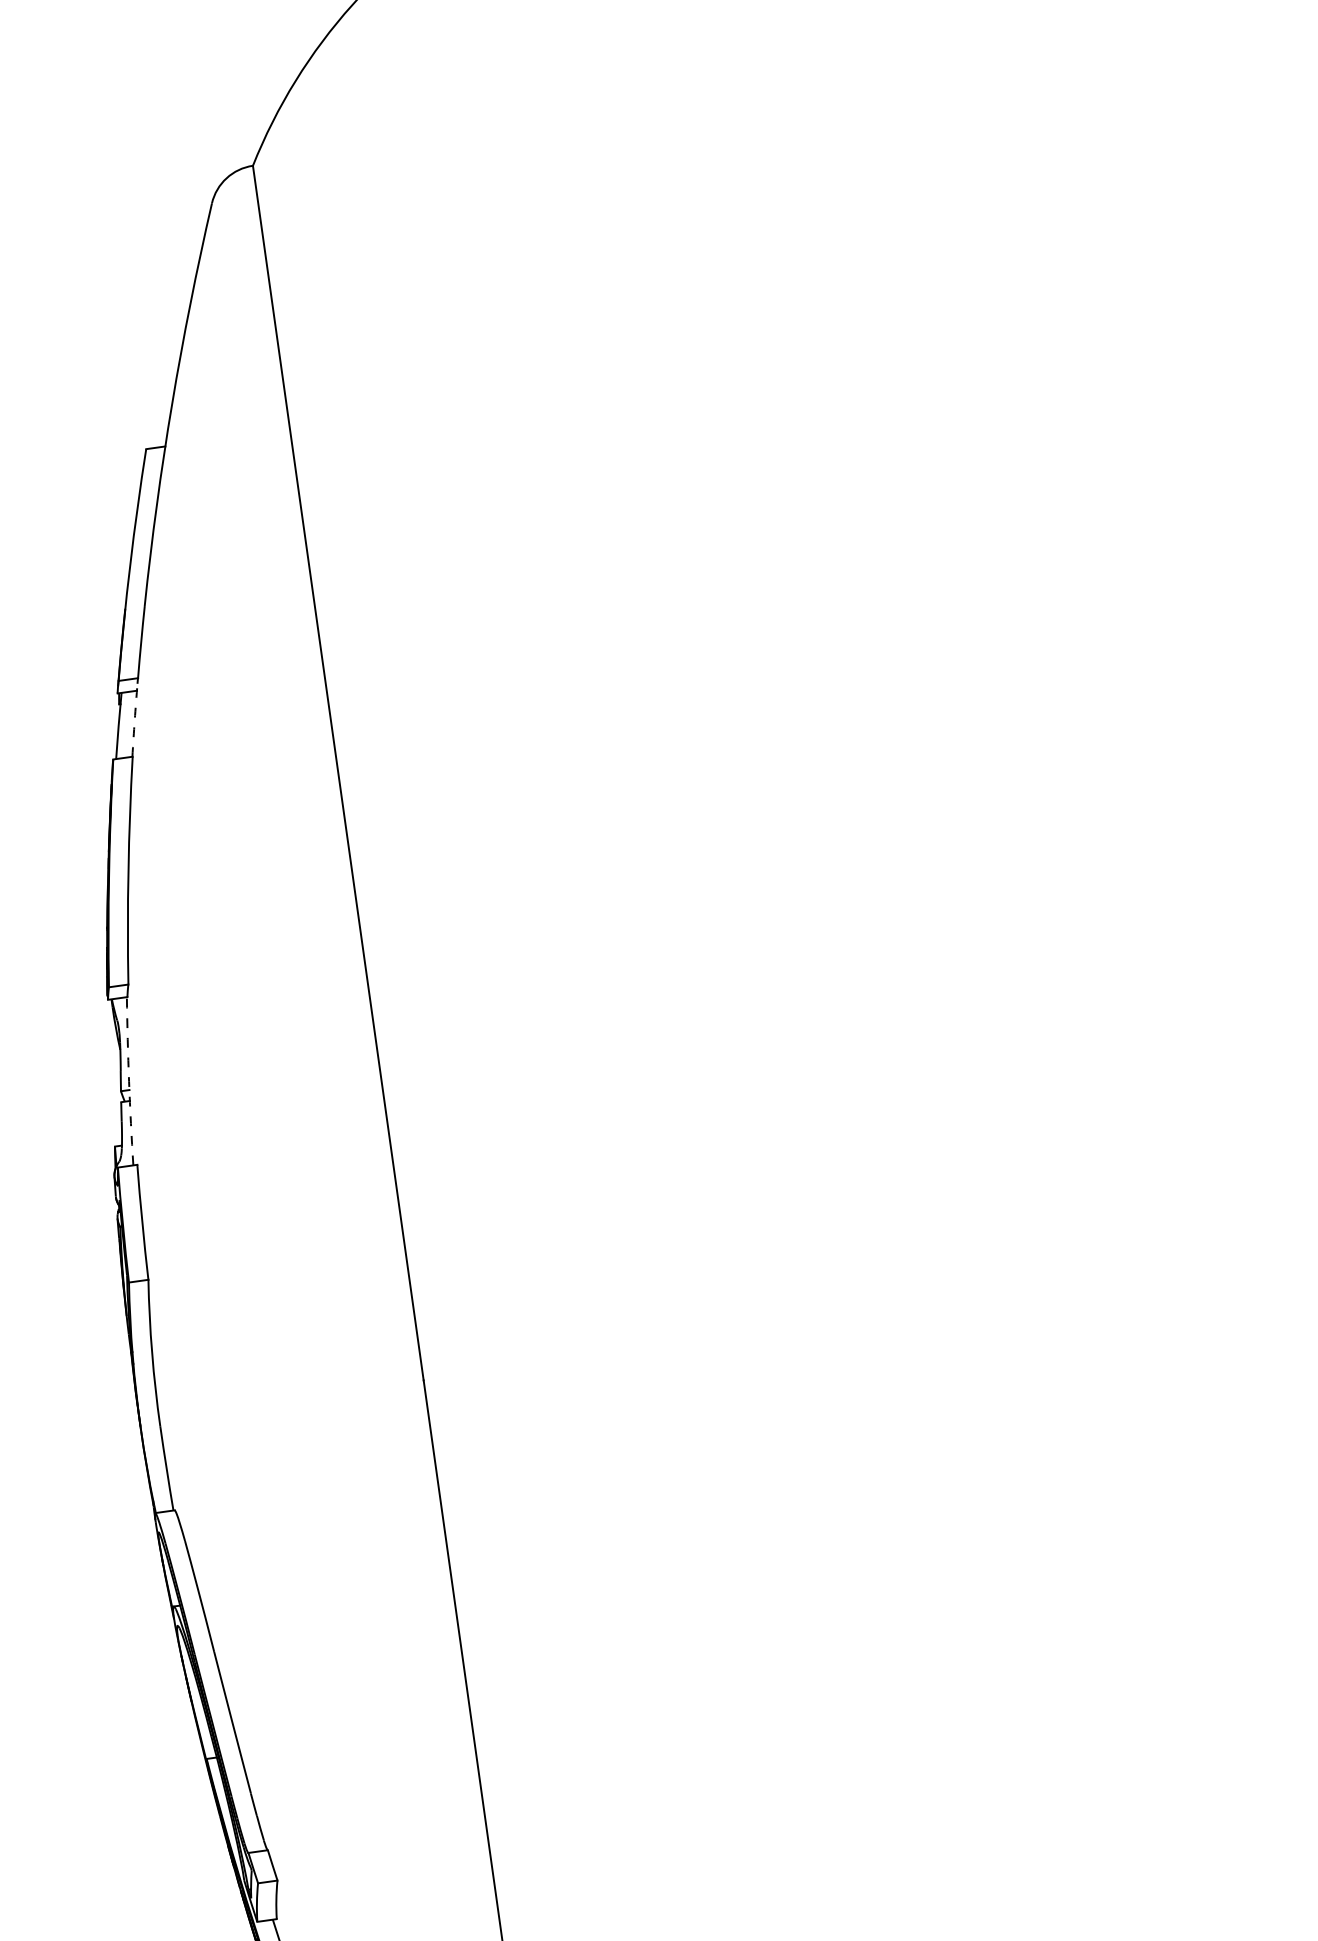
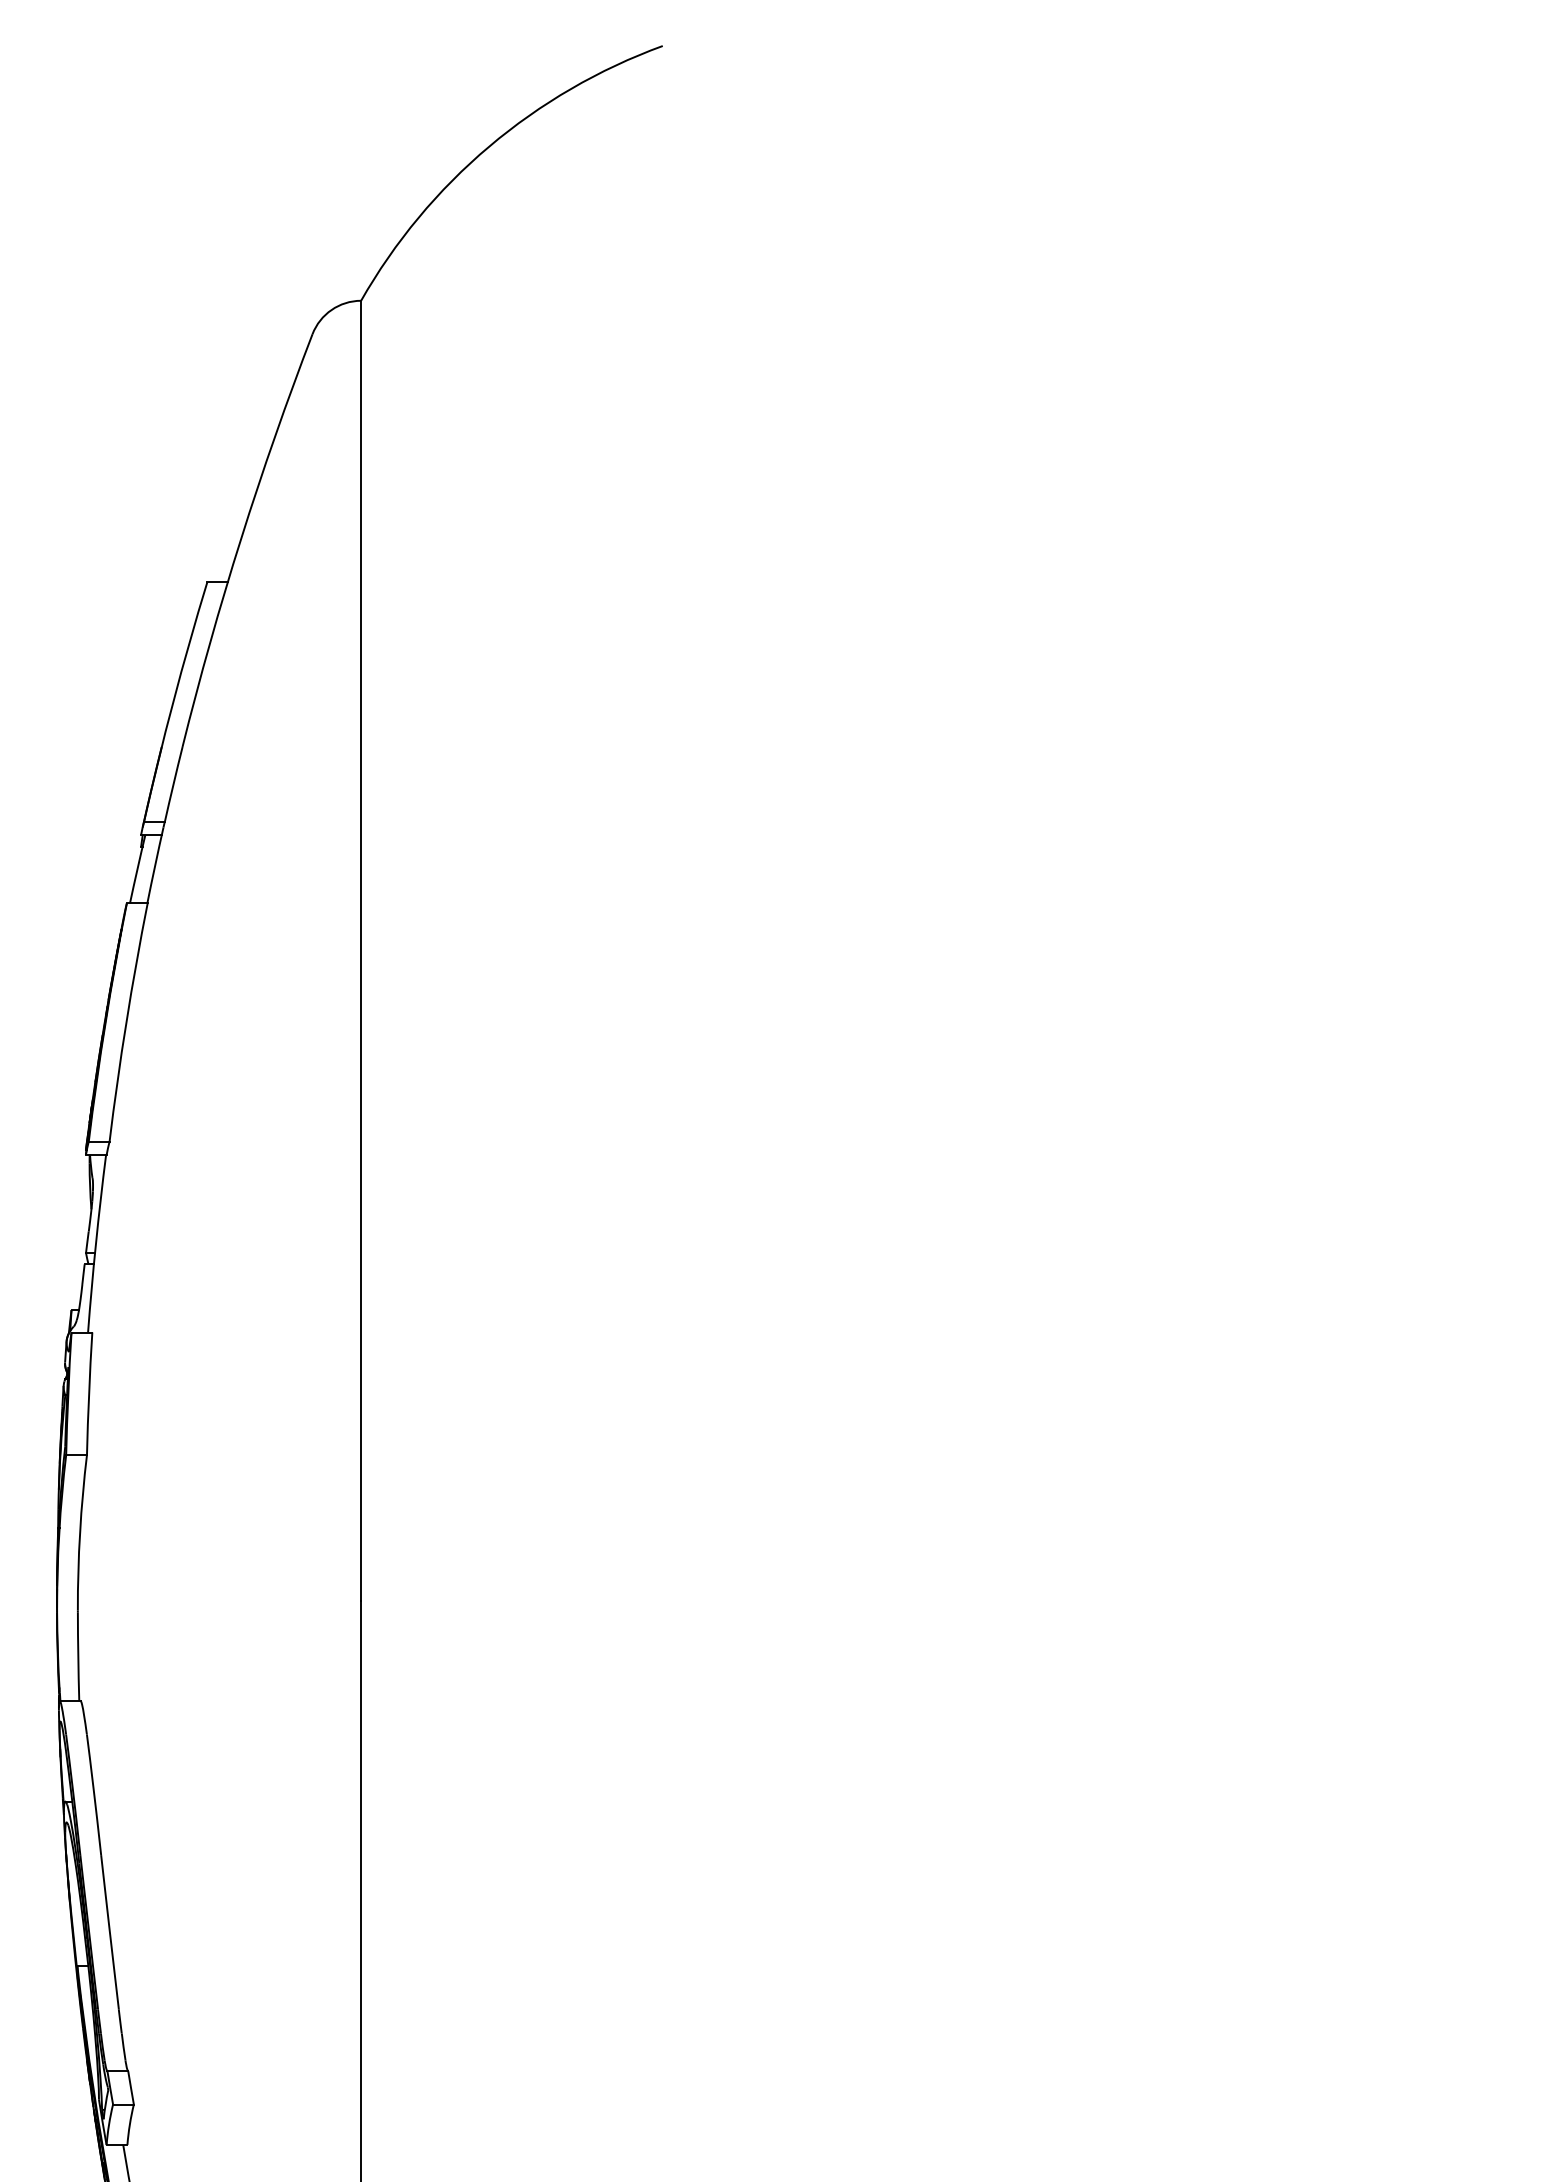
arc: (135, 720) -> (155, 865), dashed -> solid
arc: (128, 1081) -> (95, 1243), dashed -> solid

